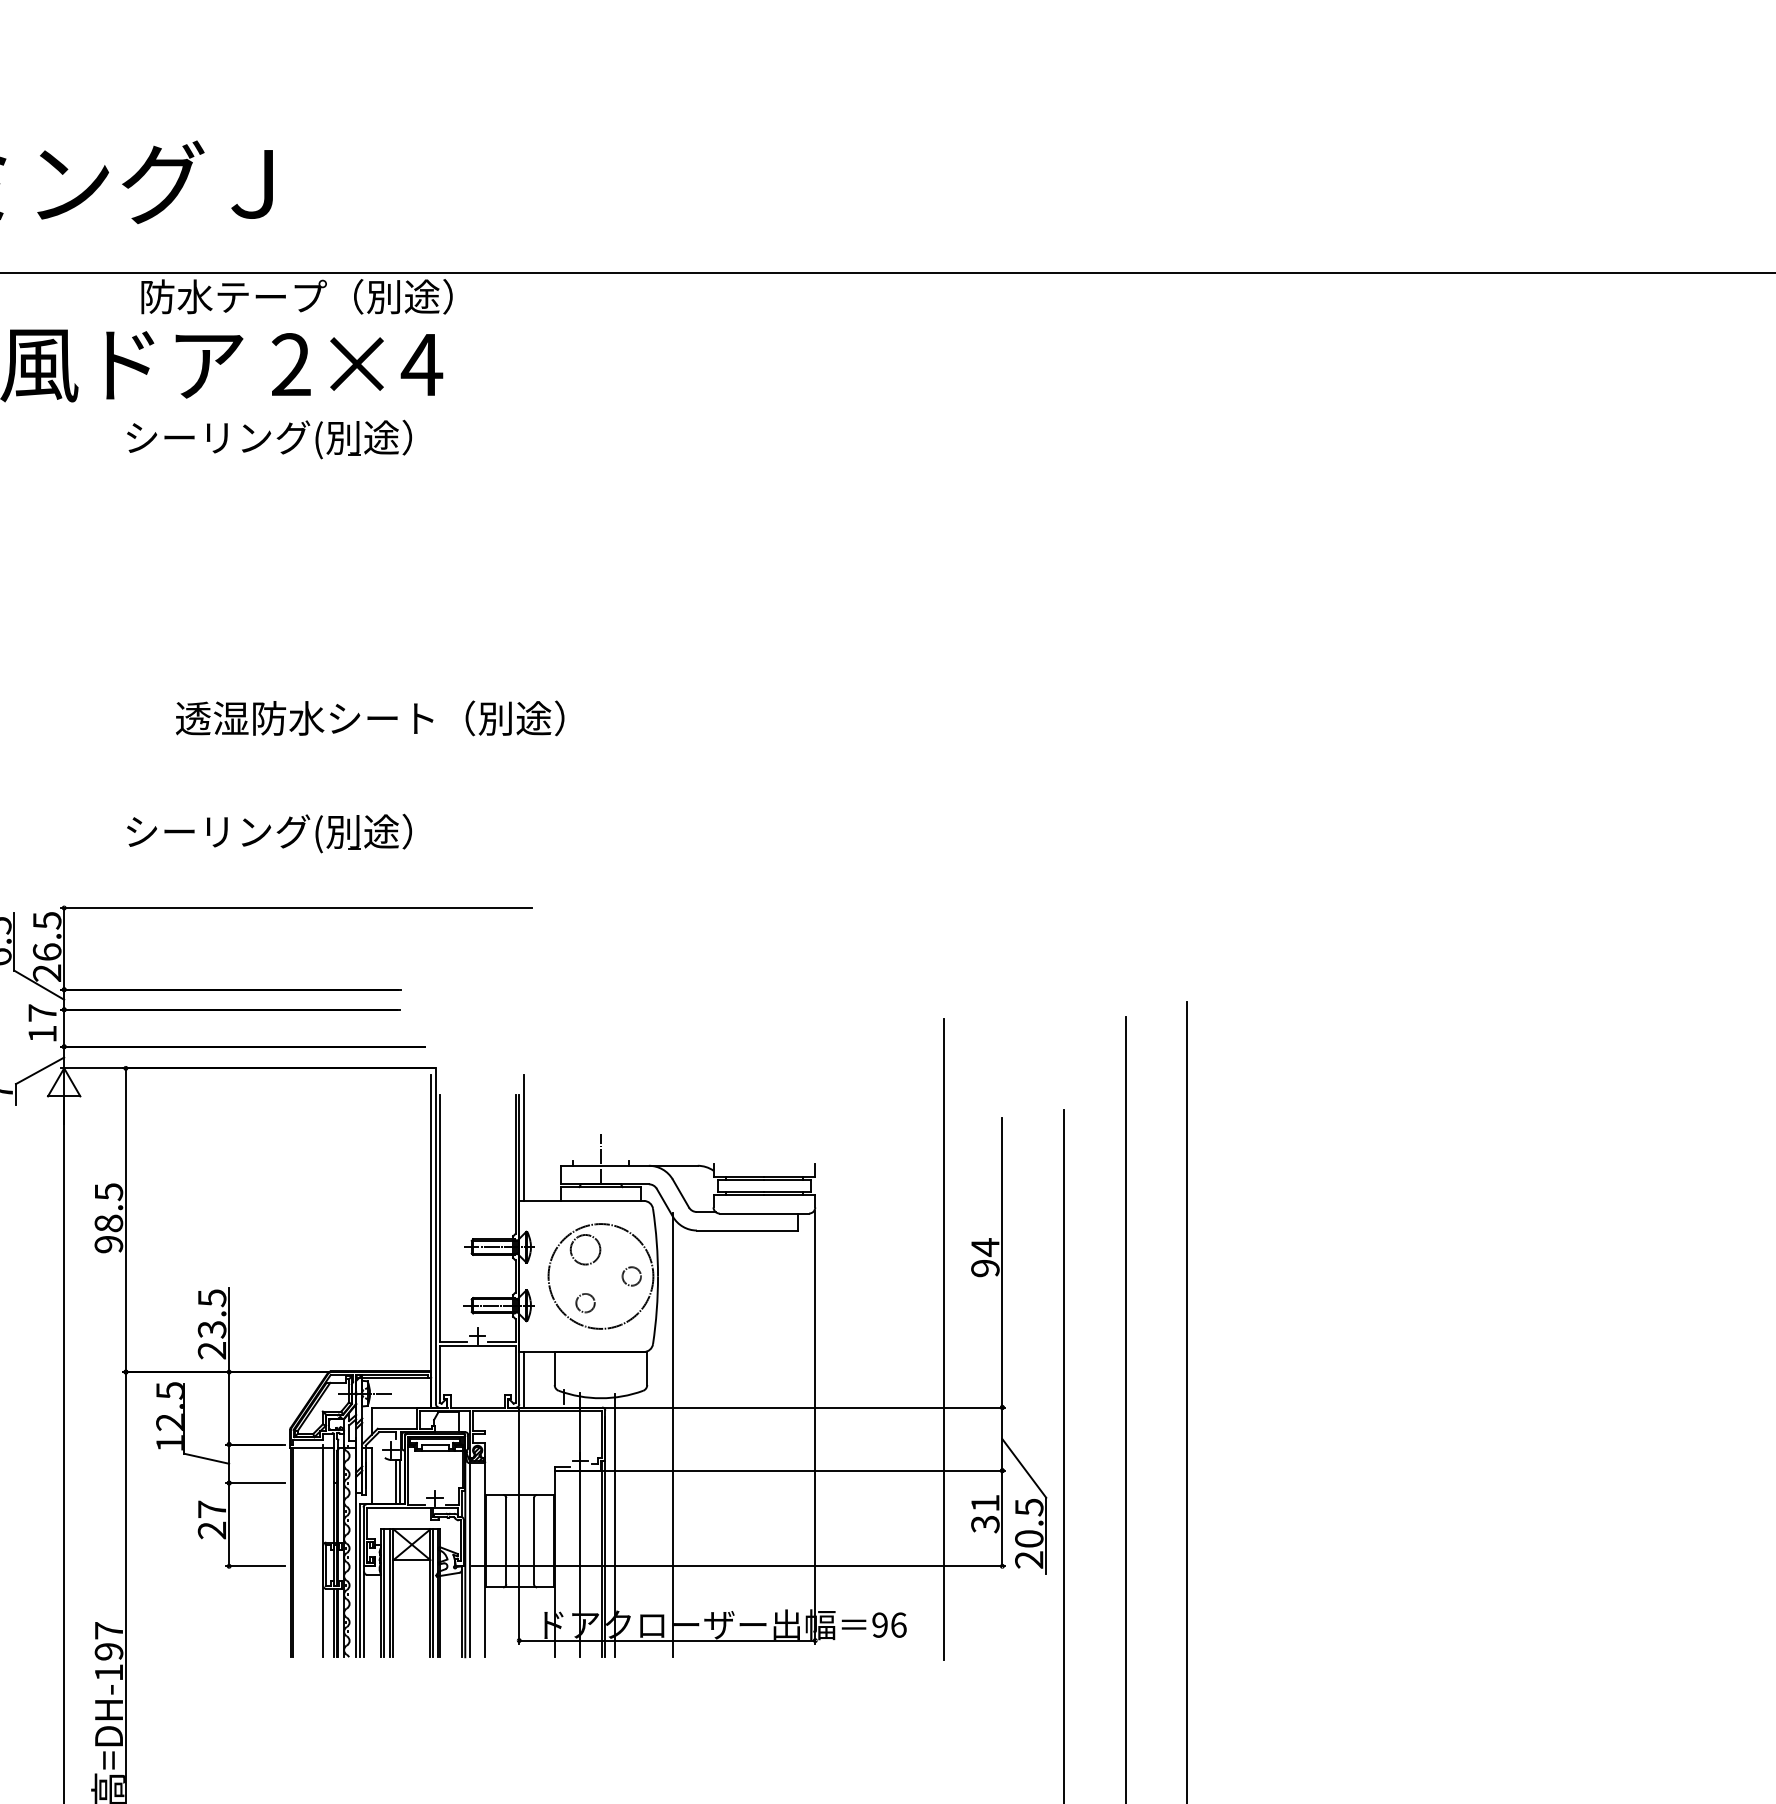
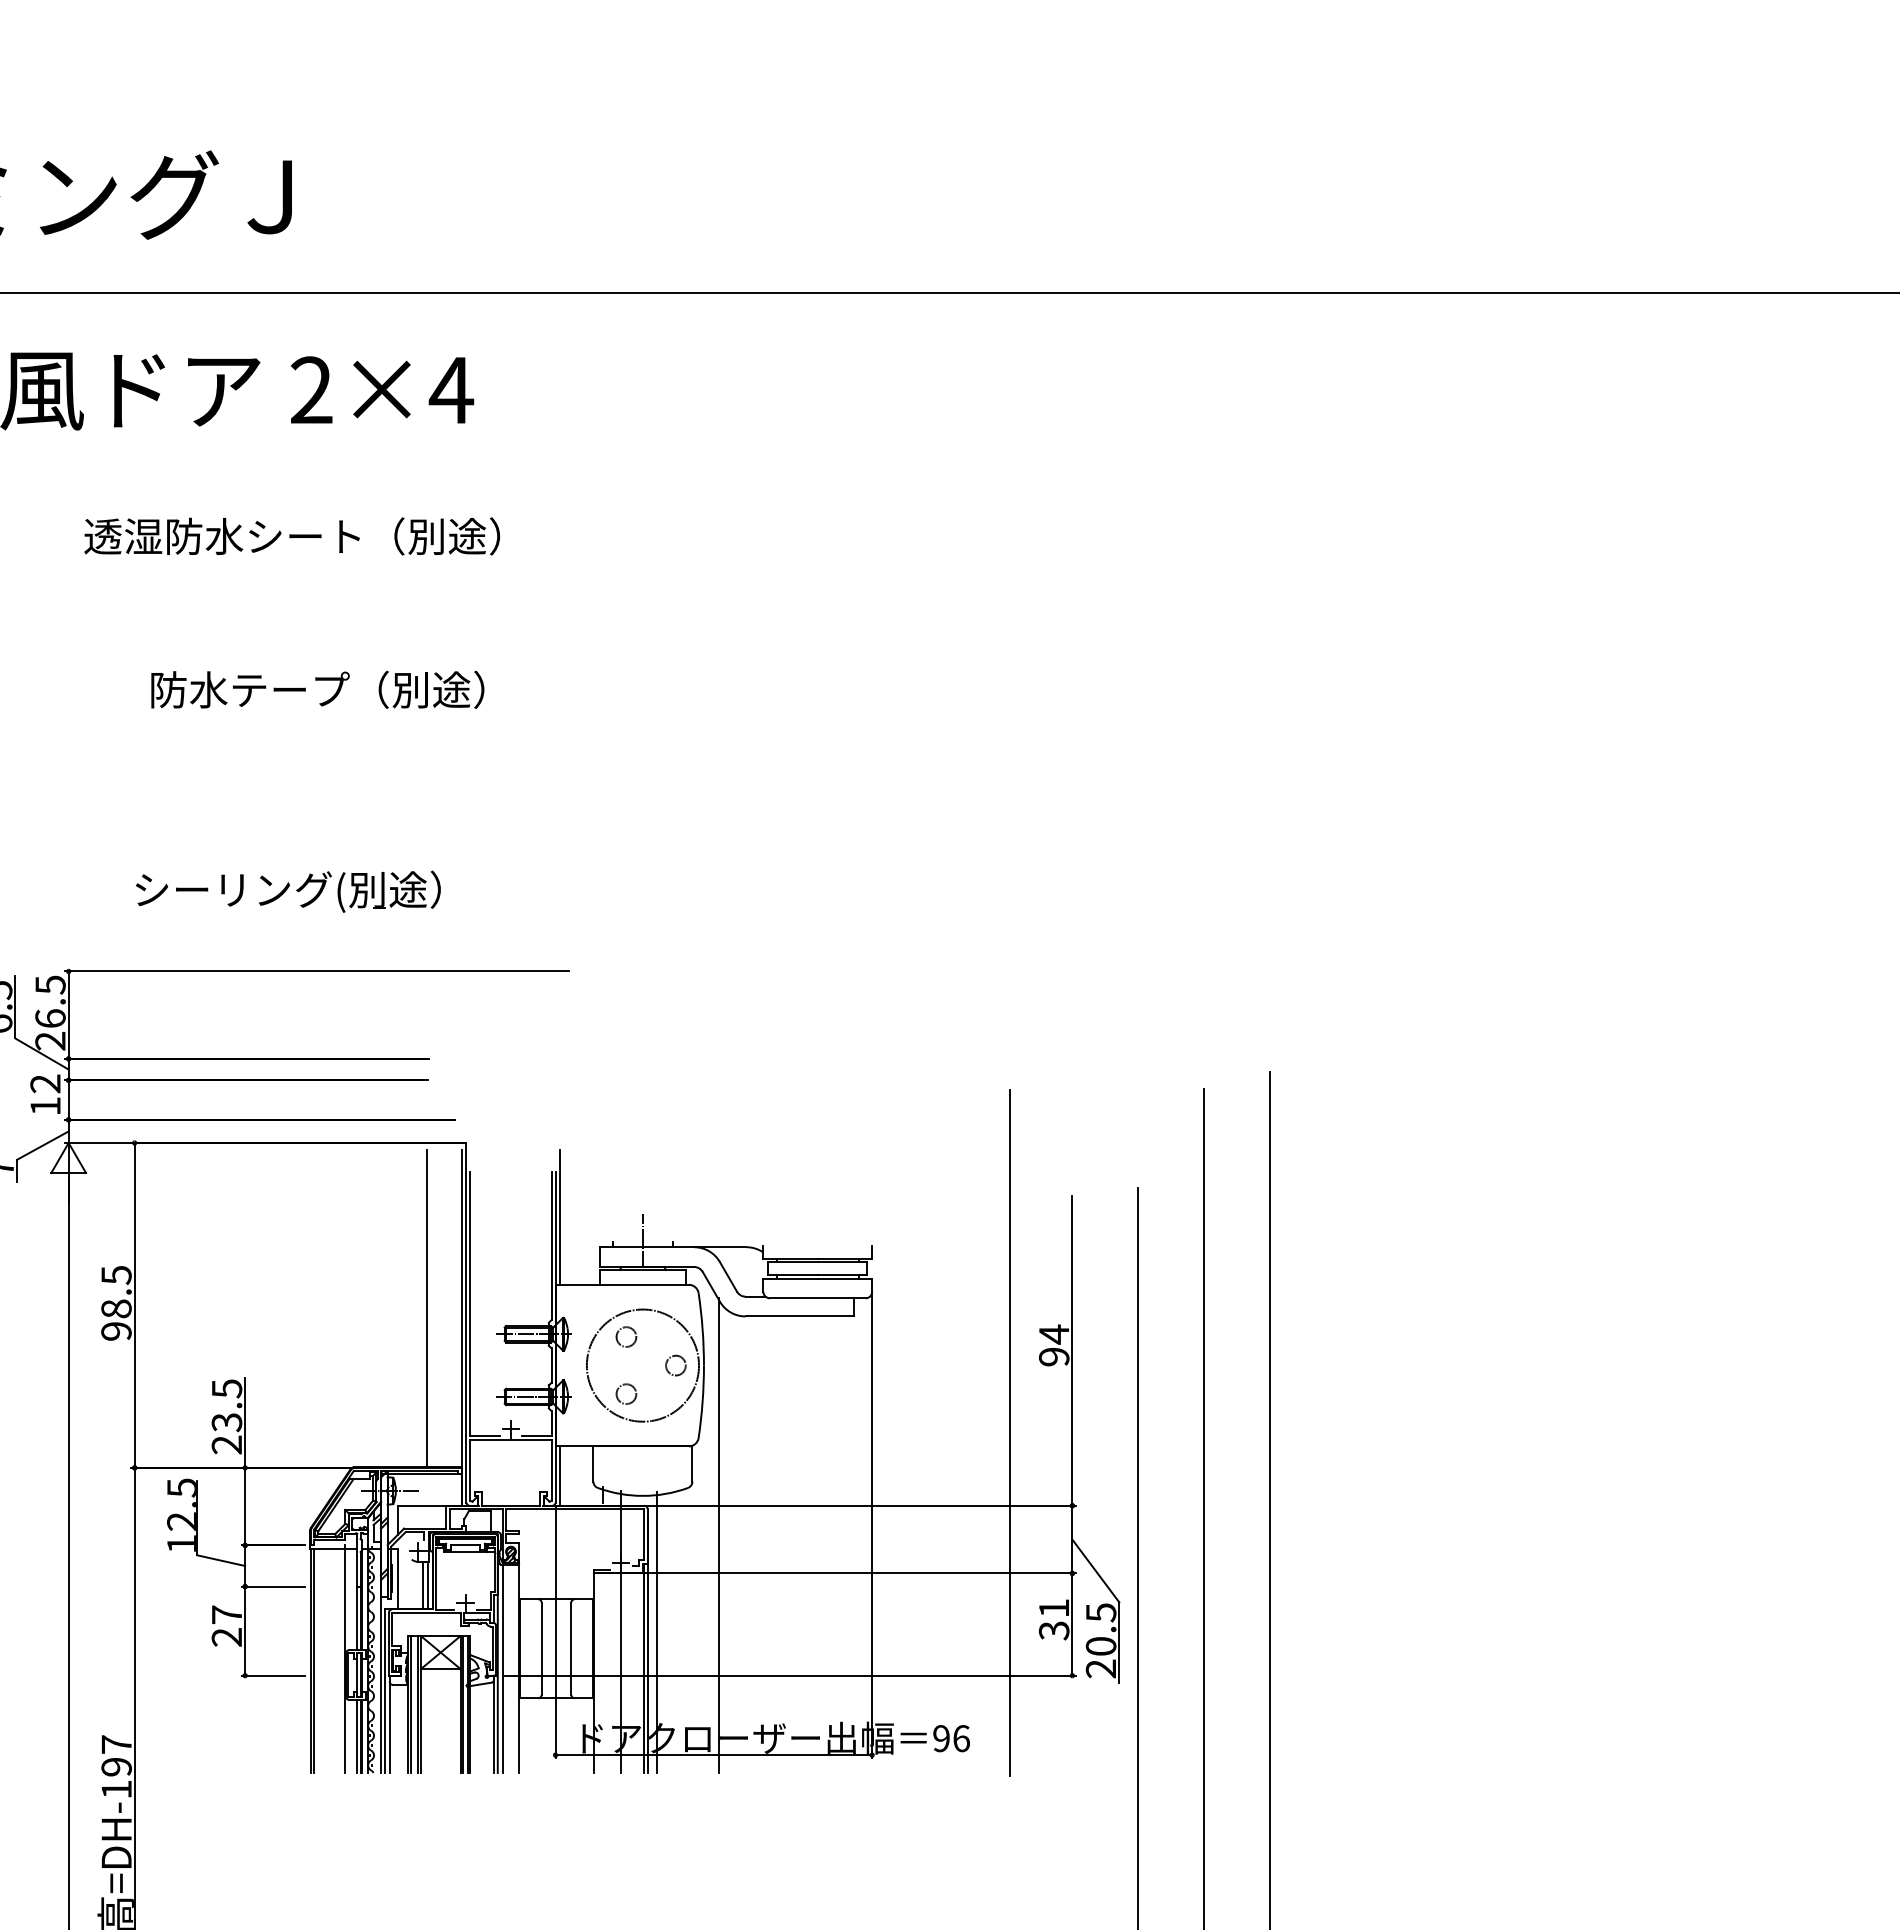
text: (296, 296) -> (317, 689), moved
part: (269, 439) -> (288, 470), removed
text: (370, 718) -> (292, 536), moved
text: (42, 1012) -> (45, 1083), 17 -> 12
line: (399, 1222) -> (427, 1307), added
circle: (585, 1249) -> (626, 1336), size x0.62

